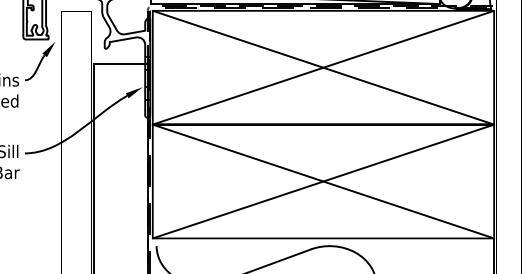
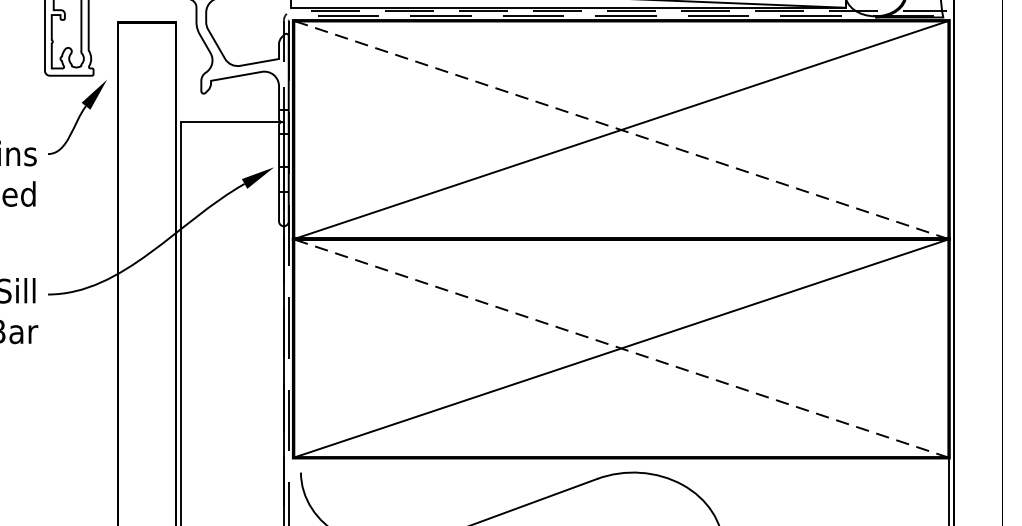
line: (323, 67) -> (621, 129), solid -> dashed
line: (323, 181) -> (621, 348), solid -> dashed

